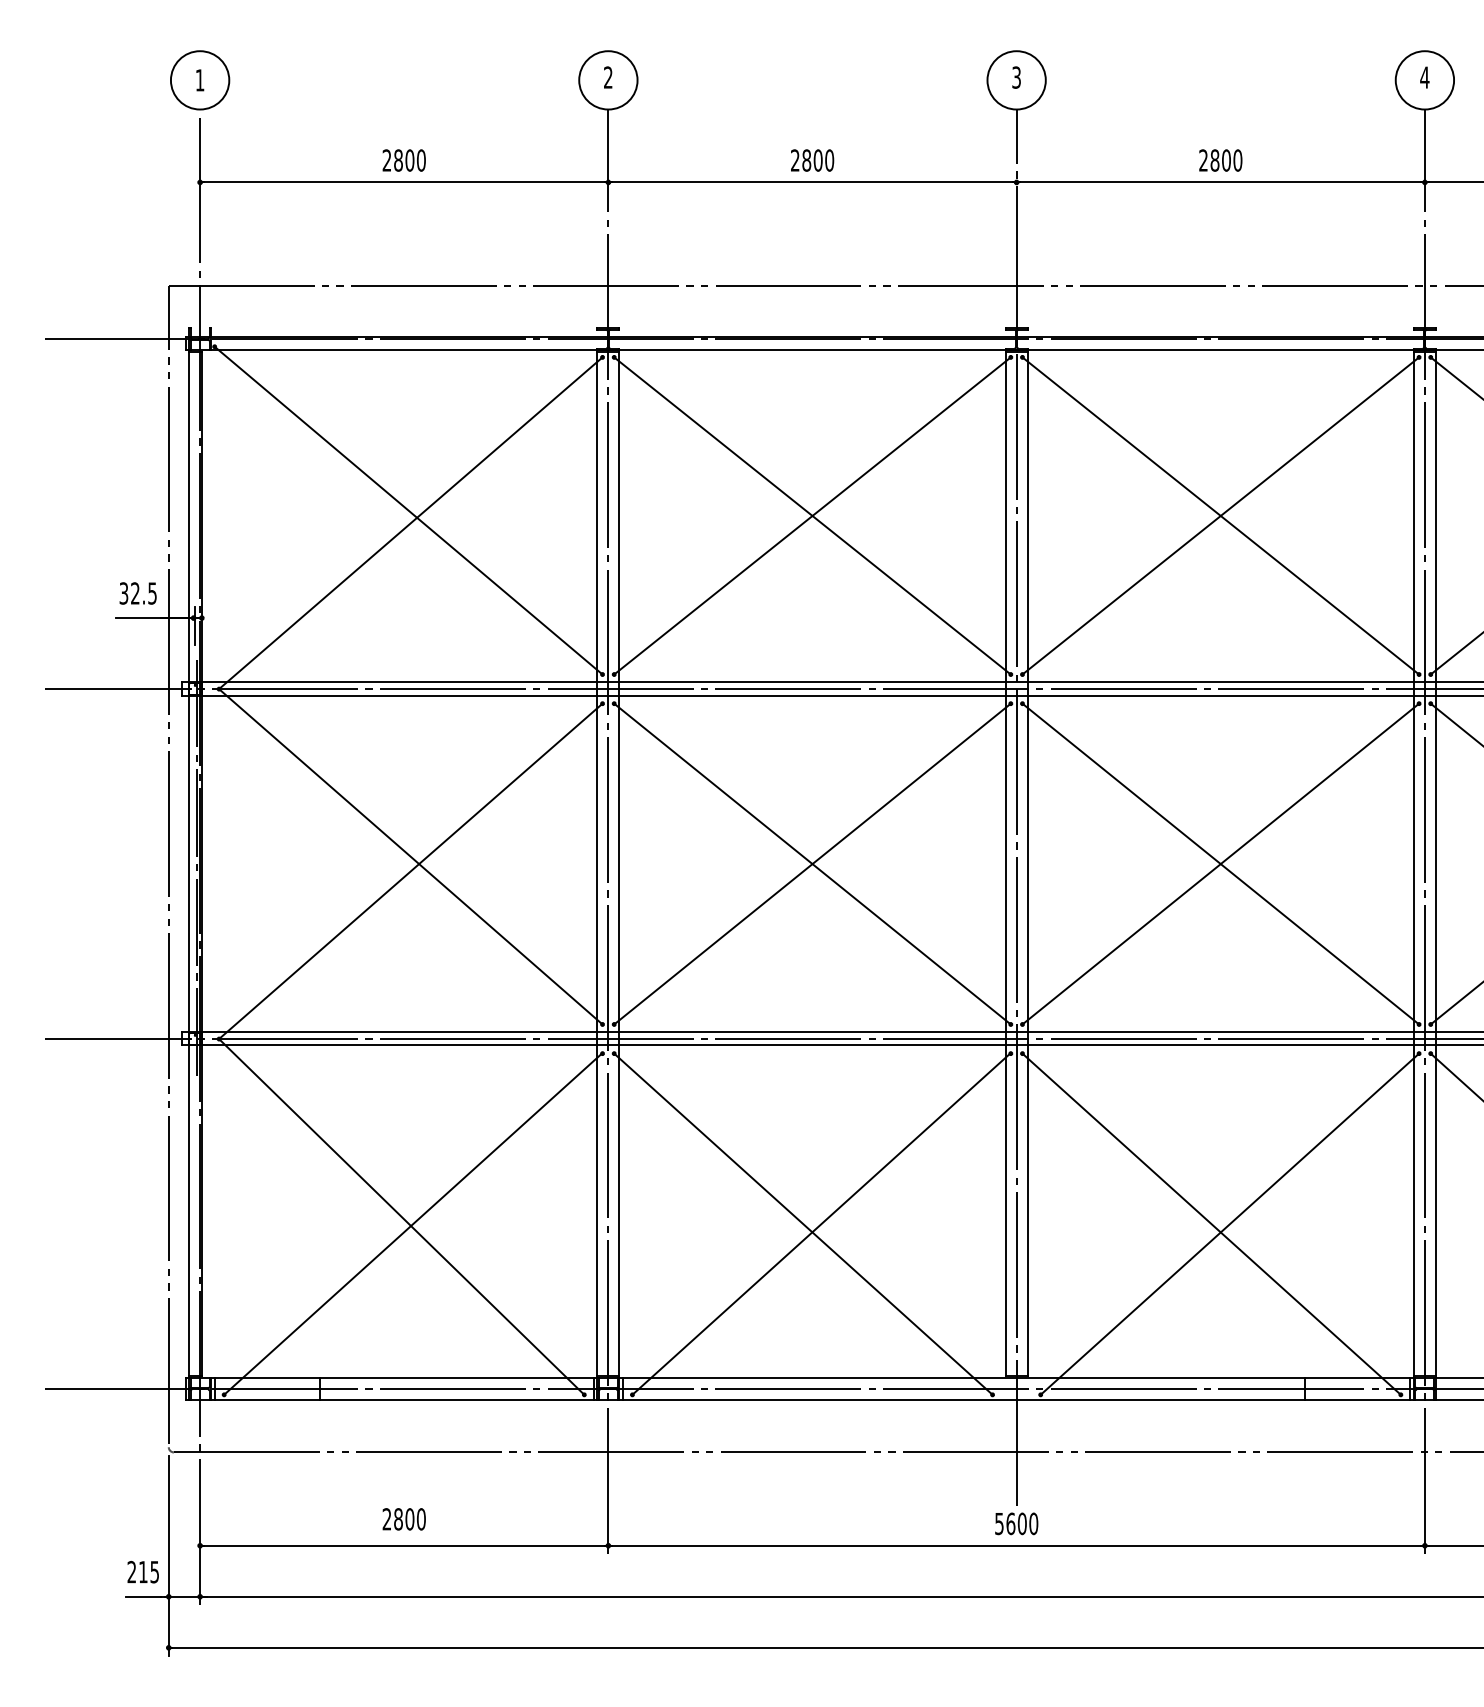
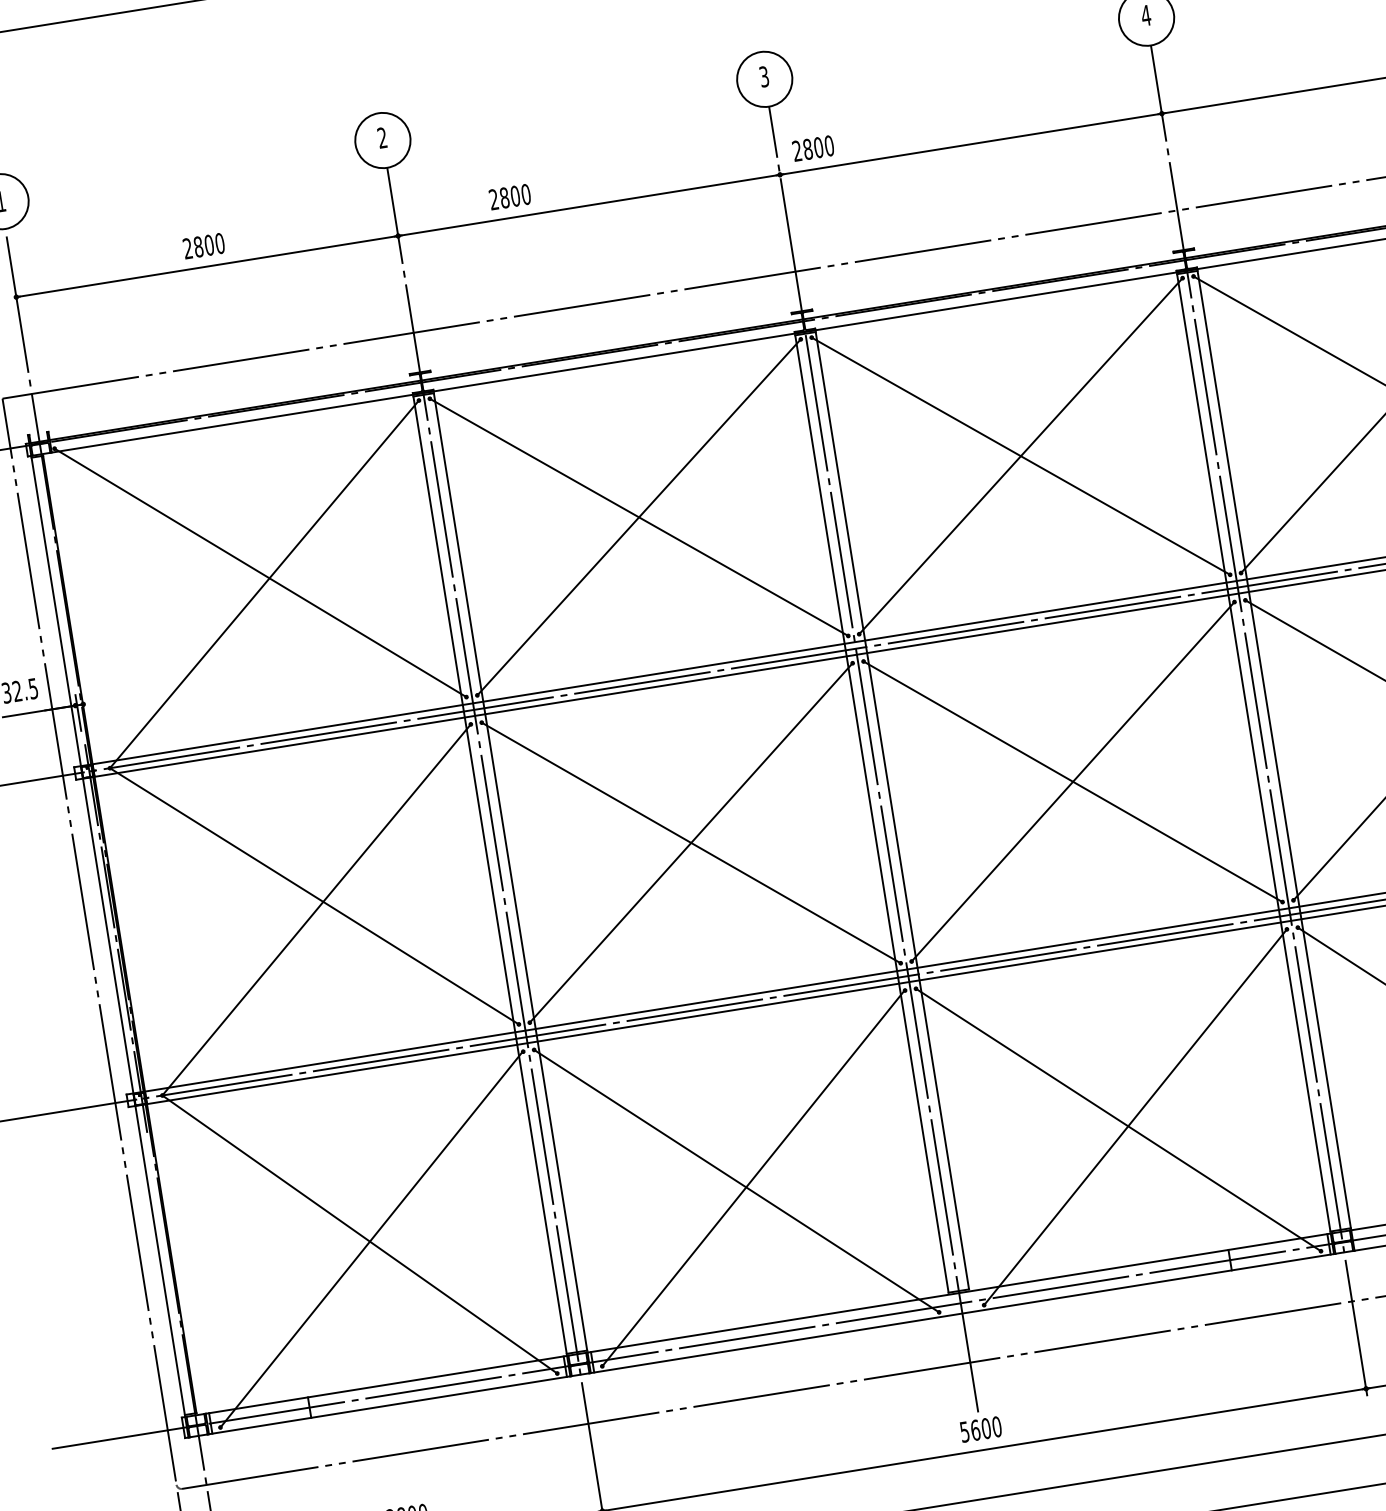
text: (812, 160) -> (510, 197), moved
text: (1220, 160) -> (813, 148), moved

